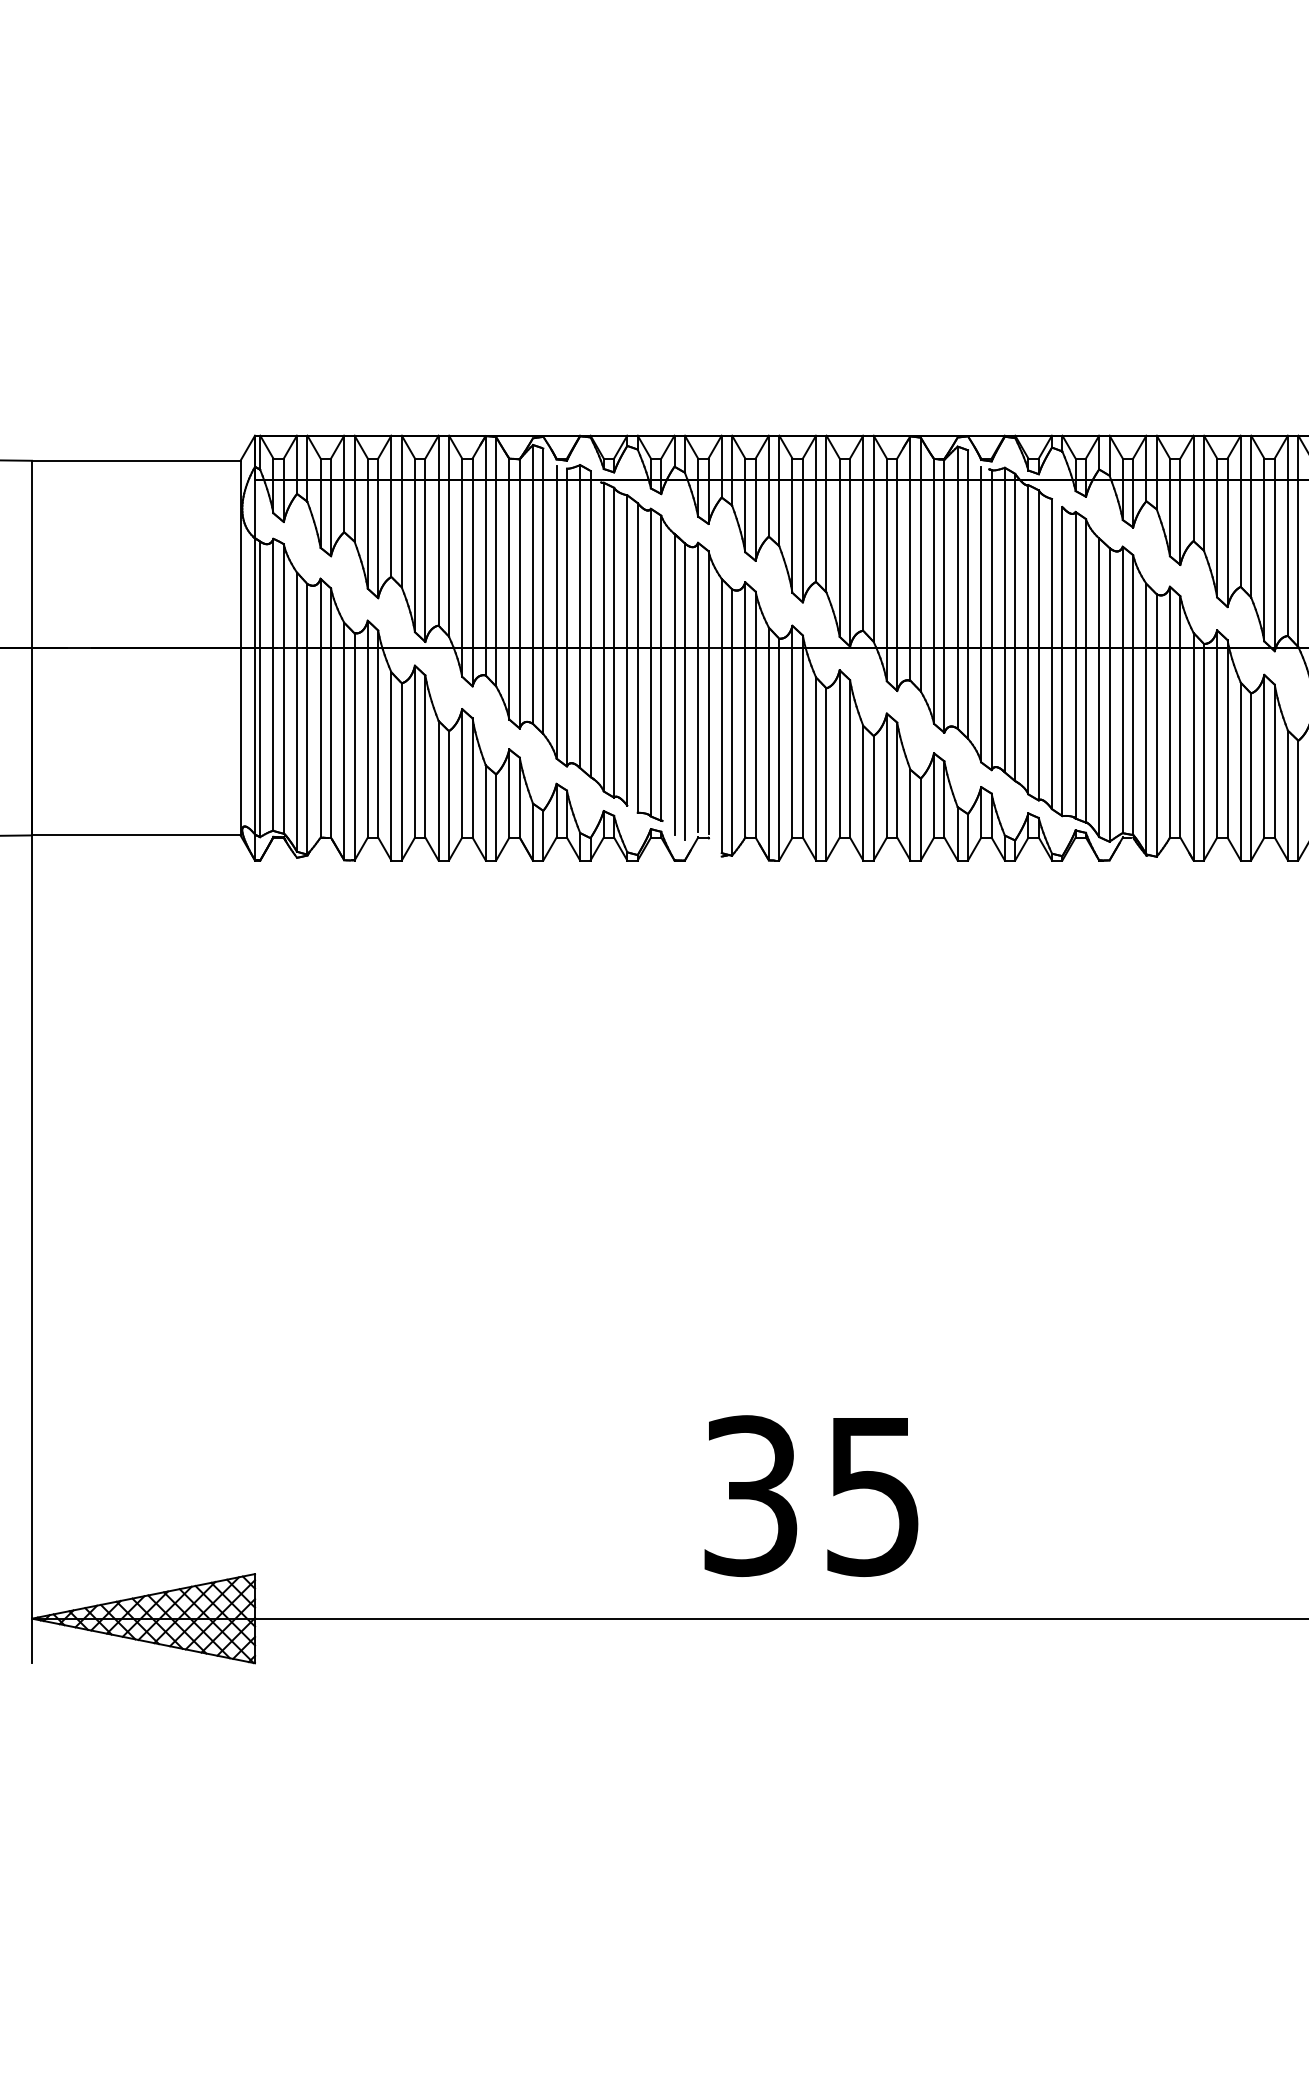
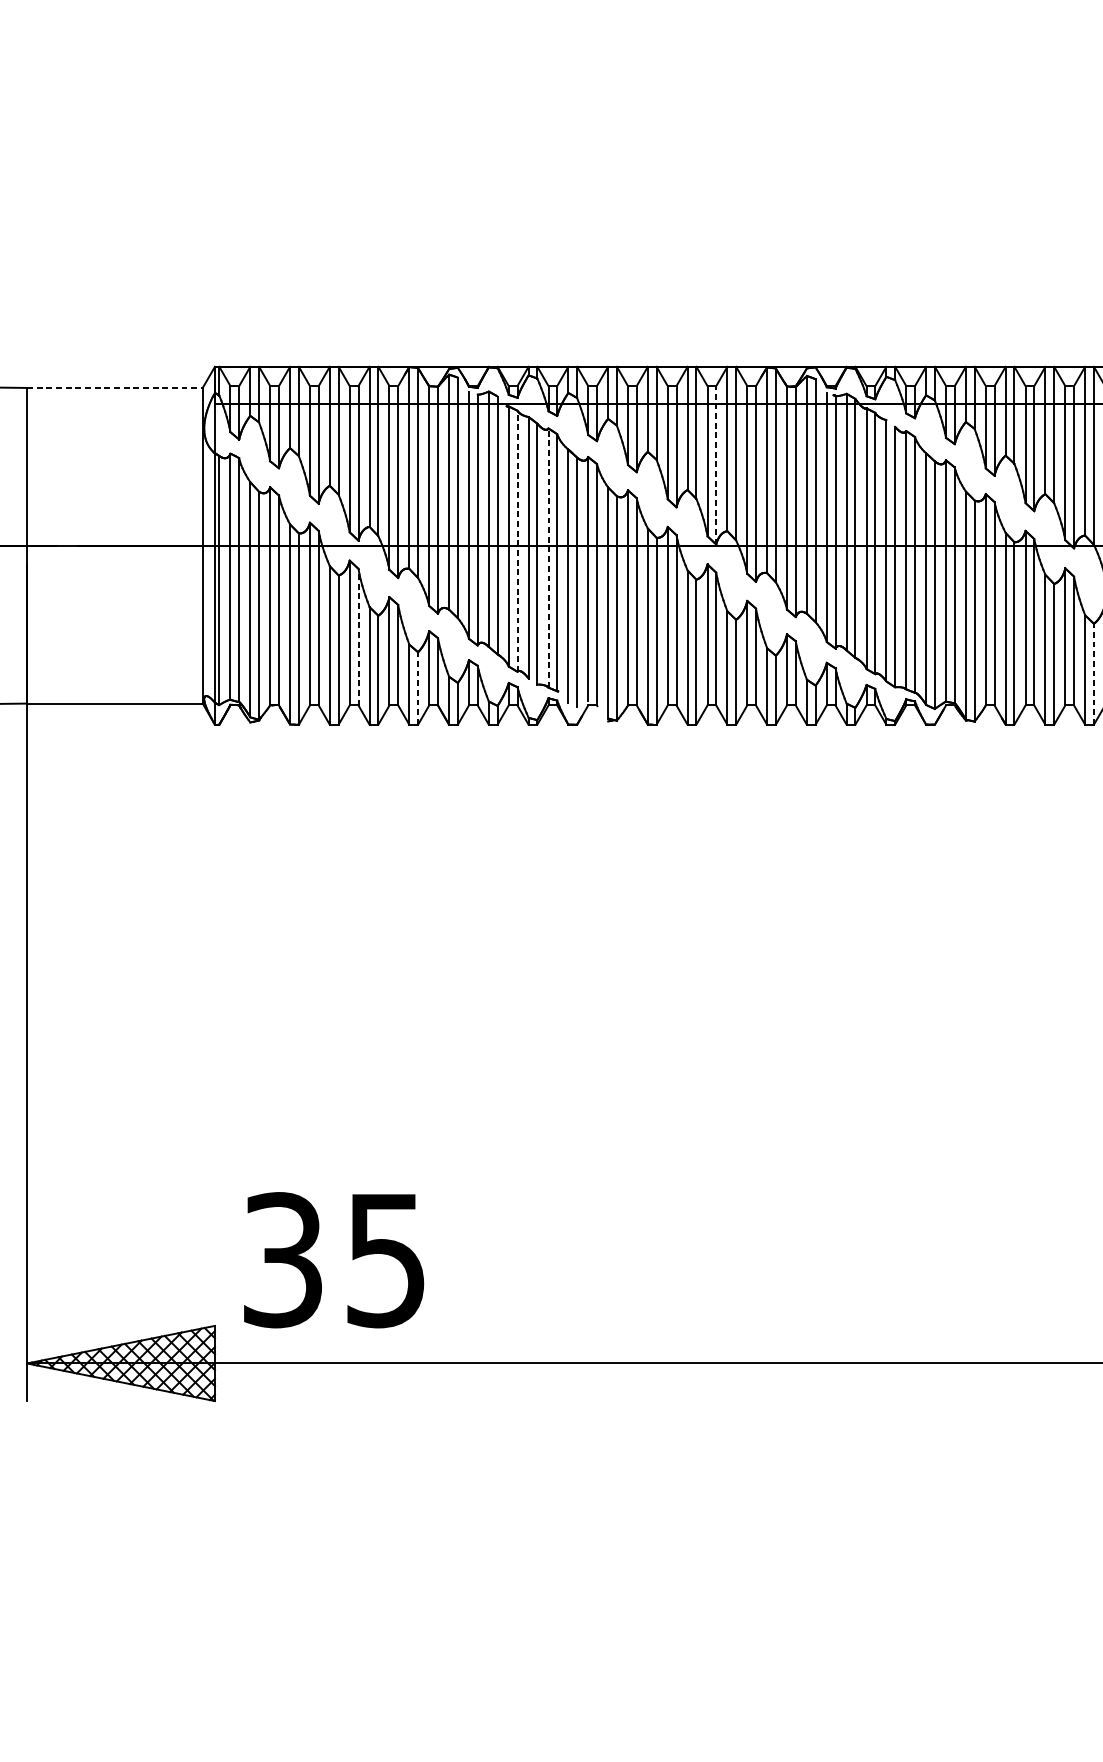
line: (136, 460) -> (115, 387), solid -> dashed
line: (850, 552) -> (716, 465), solid -> dashed
line: (614, 642) -> (517, 541), solid -> dashed
line: (650, 662) -> (548, 557), solid -> dashed
line: (425, 756) -> (358, 637), solid -> dashed
line: (1298, 800) -> (1094, 674), solid -> dashed
line: (496, 817) -> (418, 688), solid -> dashed
text: (811, 1495) -> (334, 1259), moved

